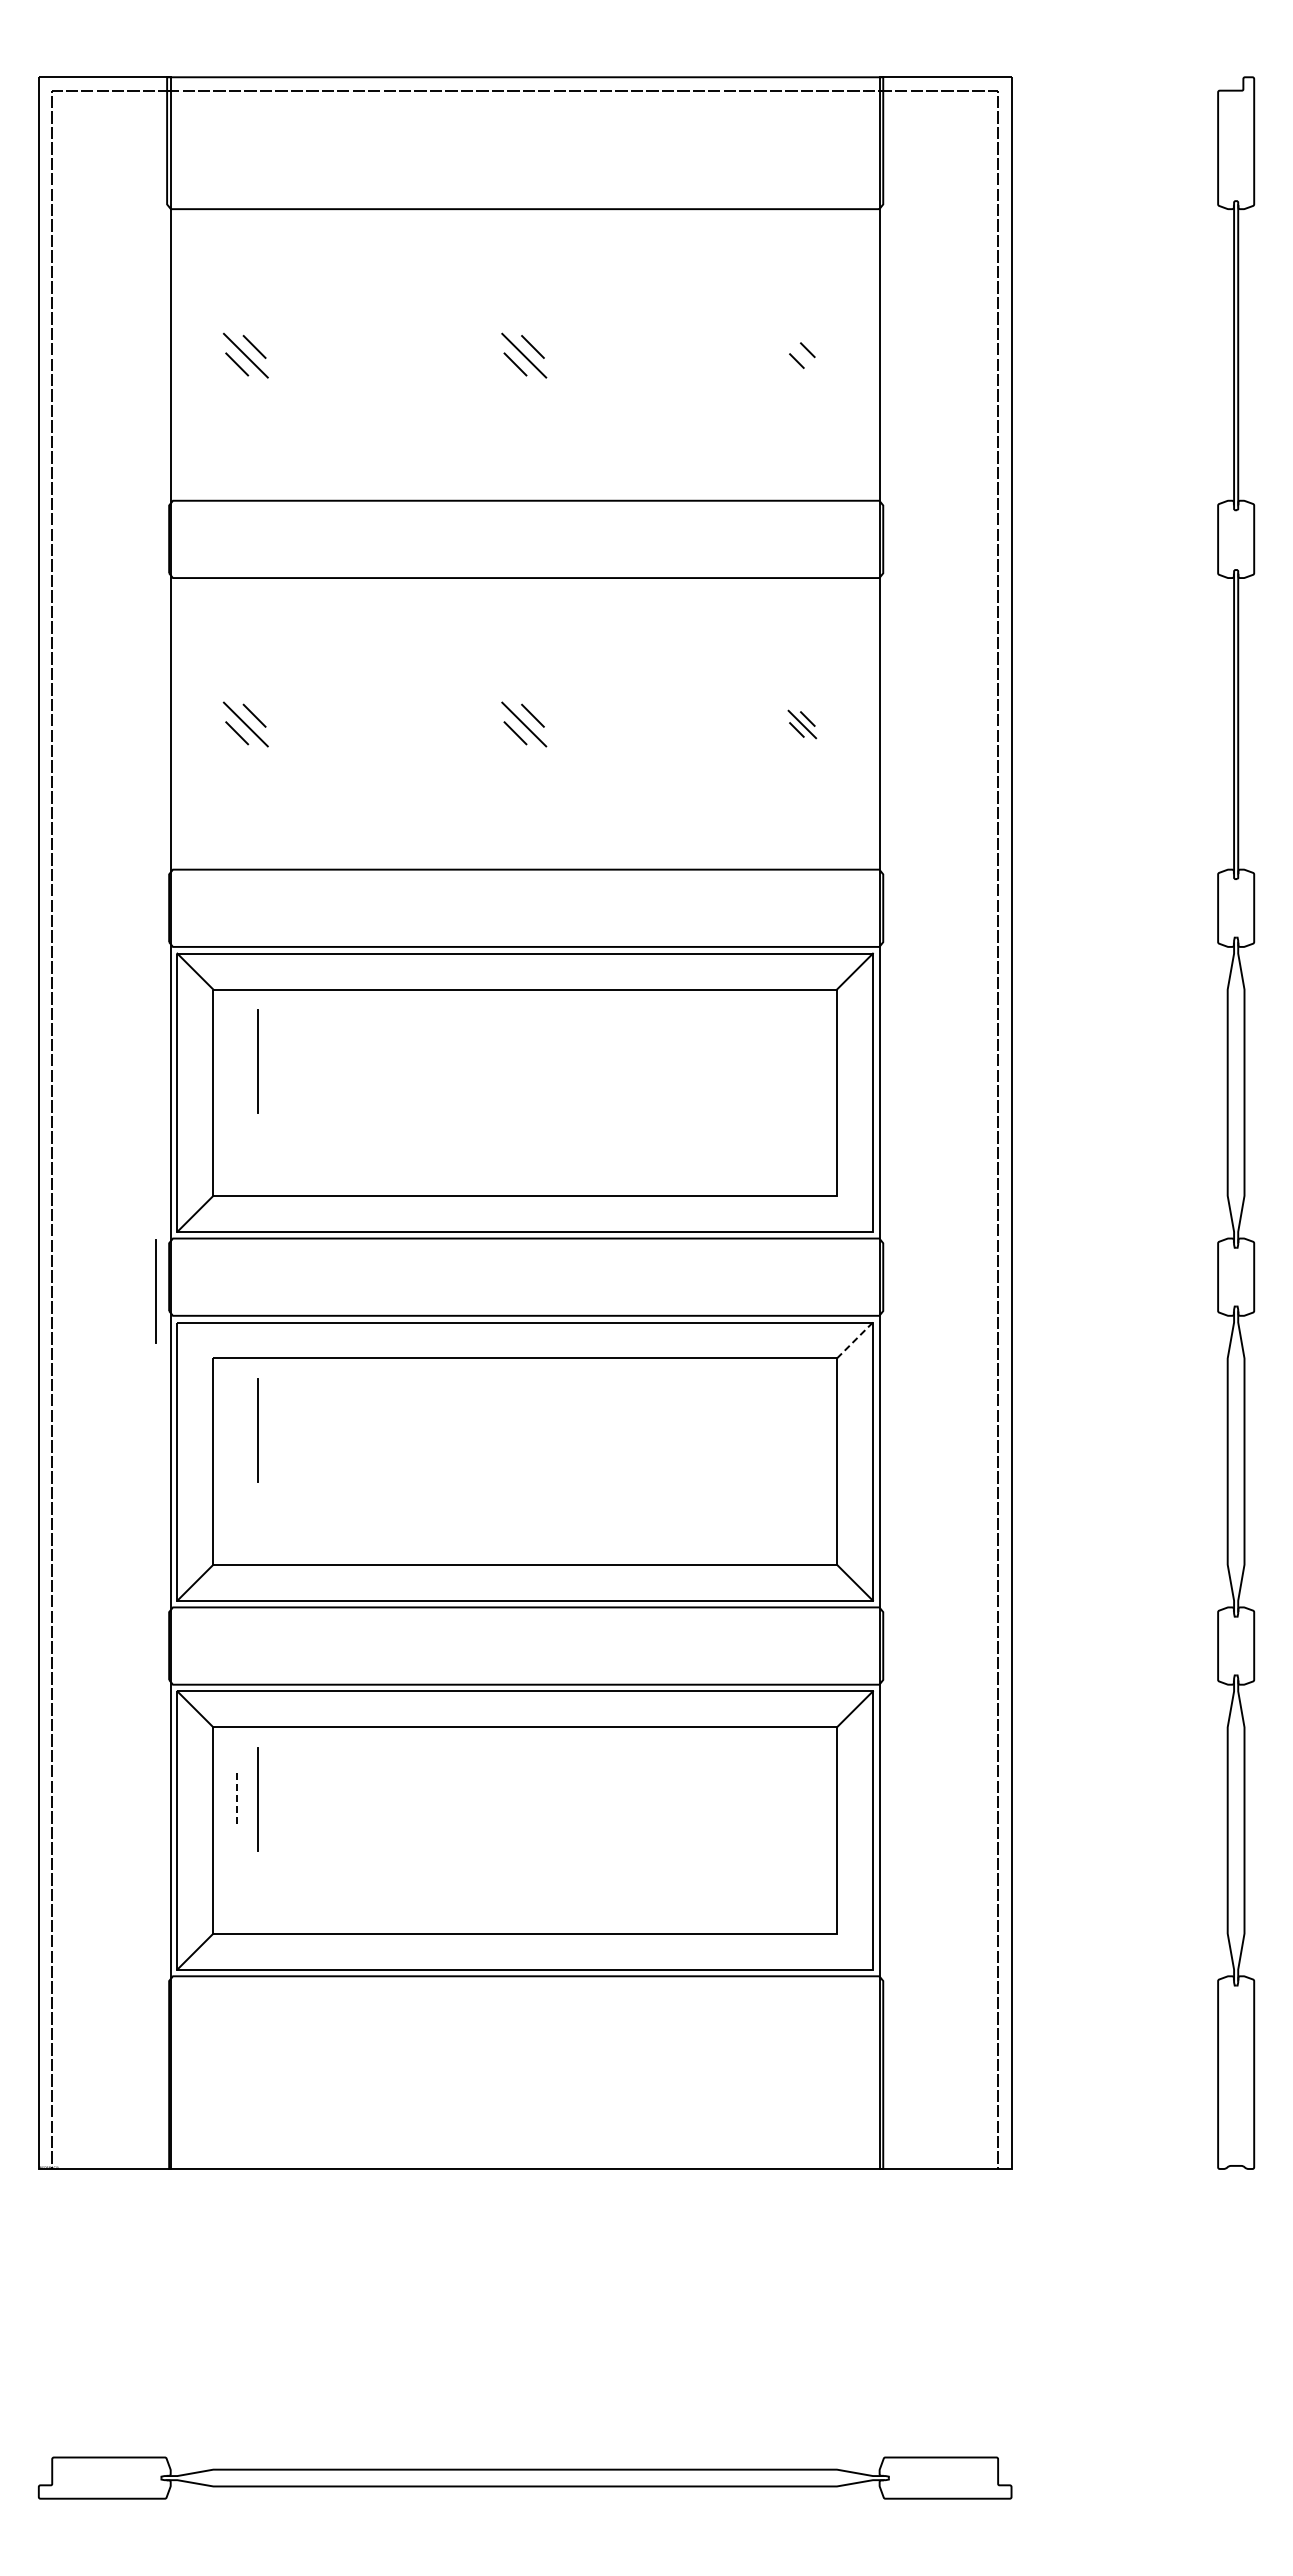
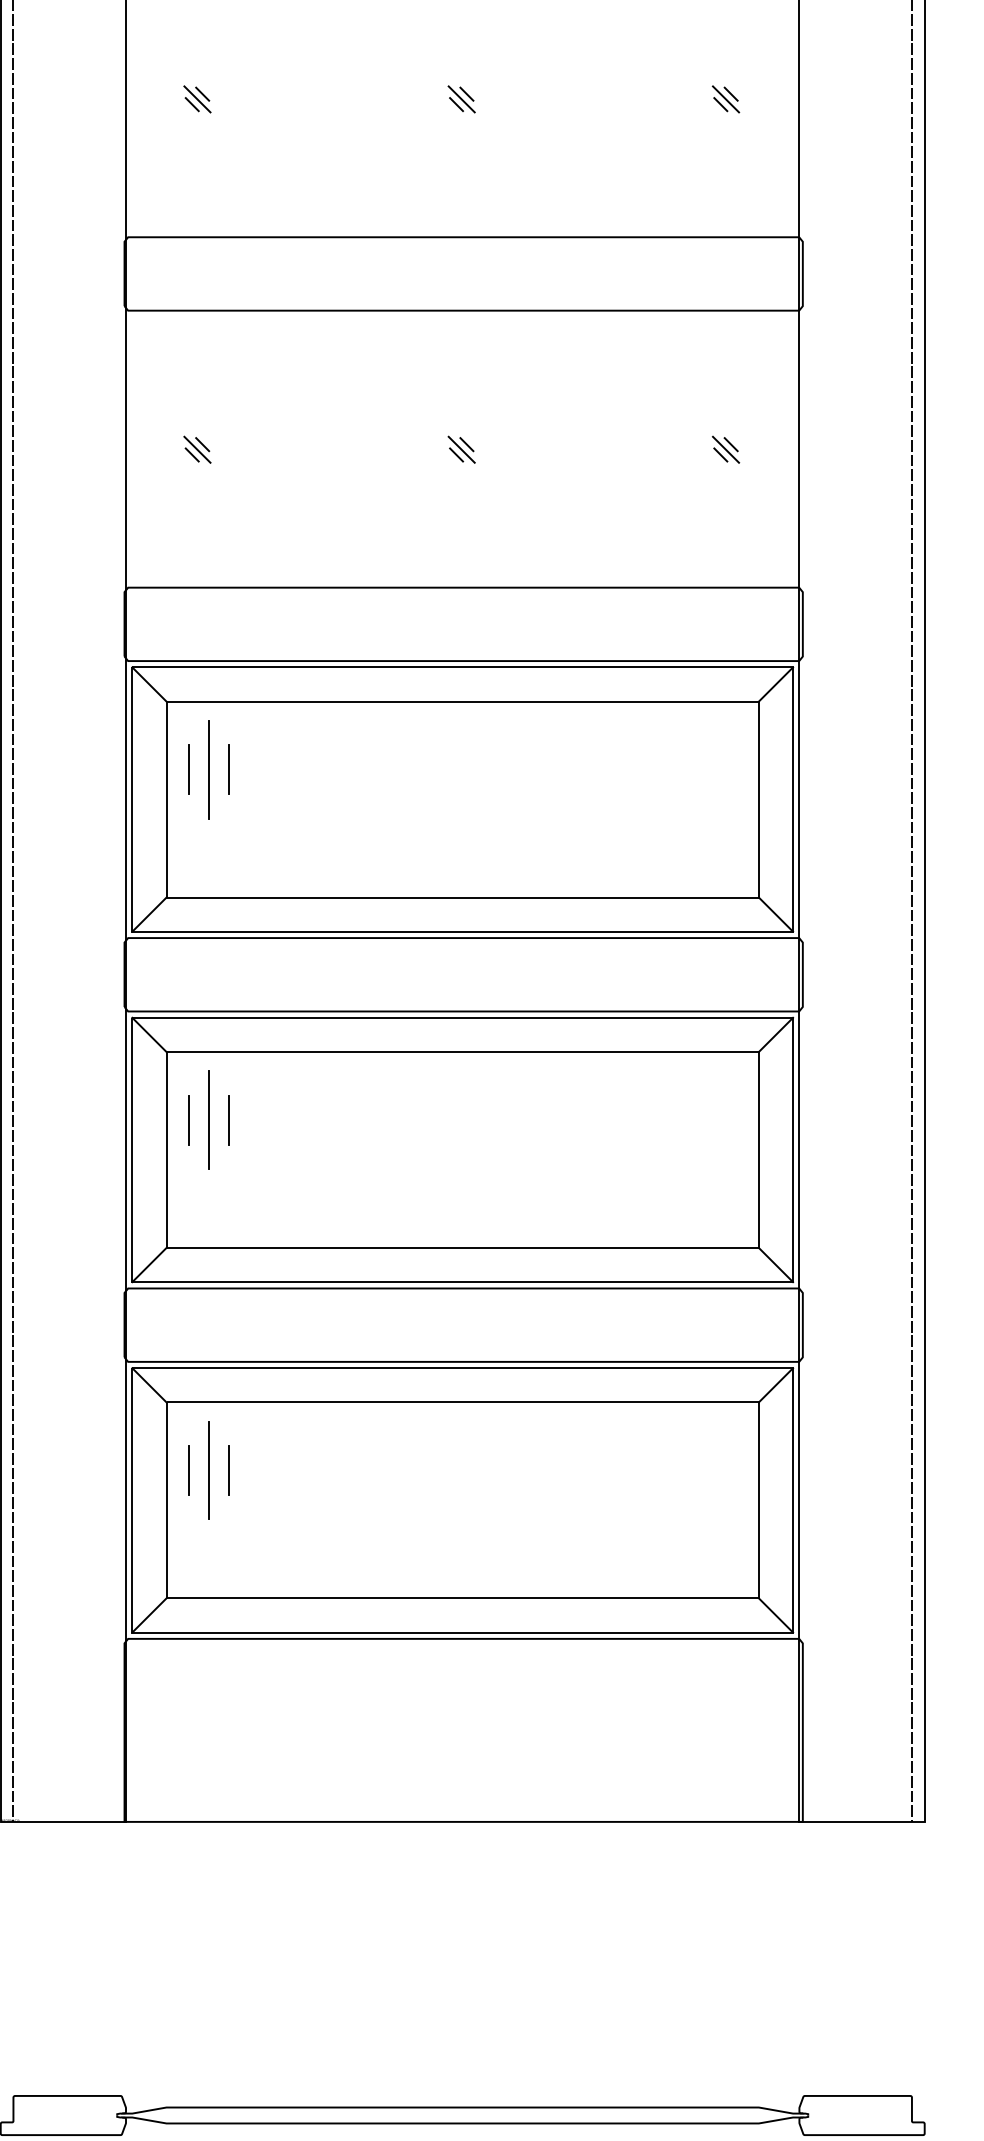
part: (245, 355) -> (197, 99), size x0.62
part: (523, 355) -> (461, 99), size x0.62
line: (802, 355) -> (726, 99), added
part: (245, 724) -> (197, 449), size x0.62
part: (523, 724) -> (461, 449), size x0.62
line: (237, 1061) -> (189, 769), added
line: (278, 1061) -> (228, 769), added
line: (854, 1213) -> (775, 914), added
line: (155, 1291) -> (111, 988), removed
line: (195, 1340) -> (149, 1034), added
line: (855, 1340) -> (776, 1034), dashed -> solid
line: (237, 1429) -> (189, 1119), added
line: (278, 1429) -> (228, 1119), added
line: (278, 1798) -> (228, 1469), added
line: (237, 1799) -> (189, 1470), dashed -> solid
line: (854, 1951) -> (775, 1615), added

